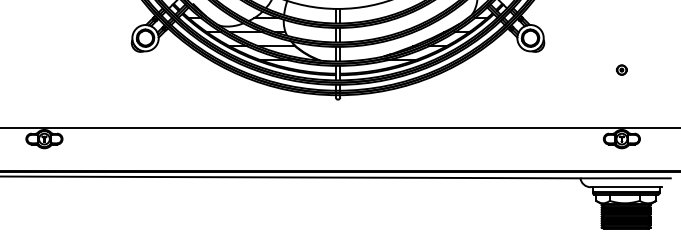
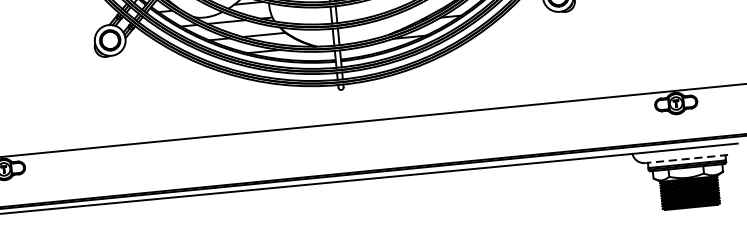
part: (621, 69) -> (667, 22), removed
line: (626, 187) -> (687, 159), solid -> dashed

